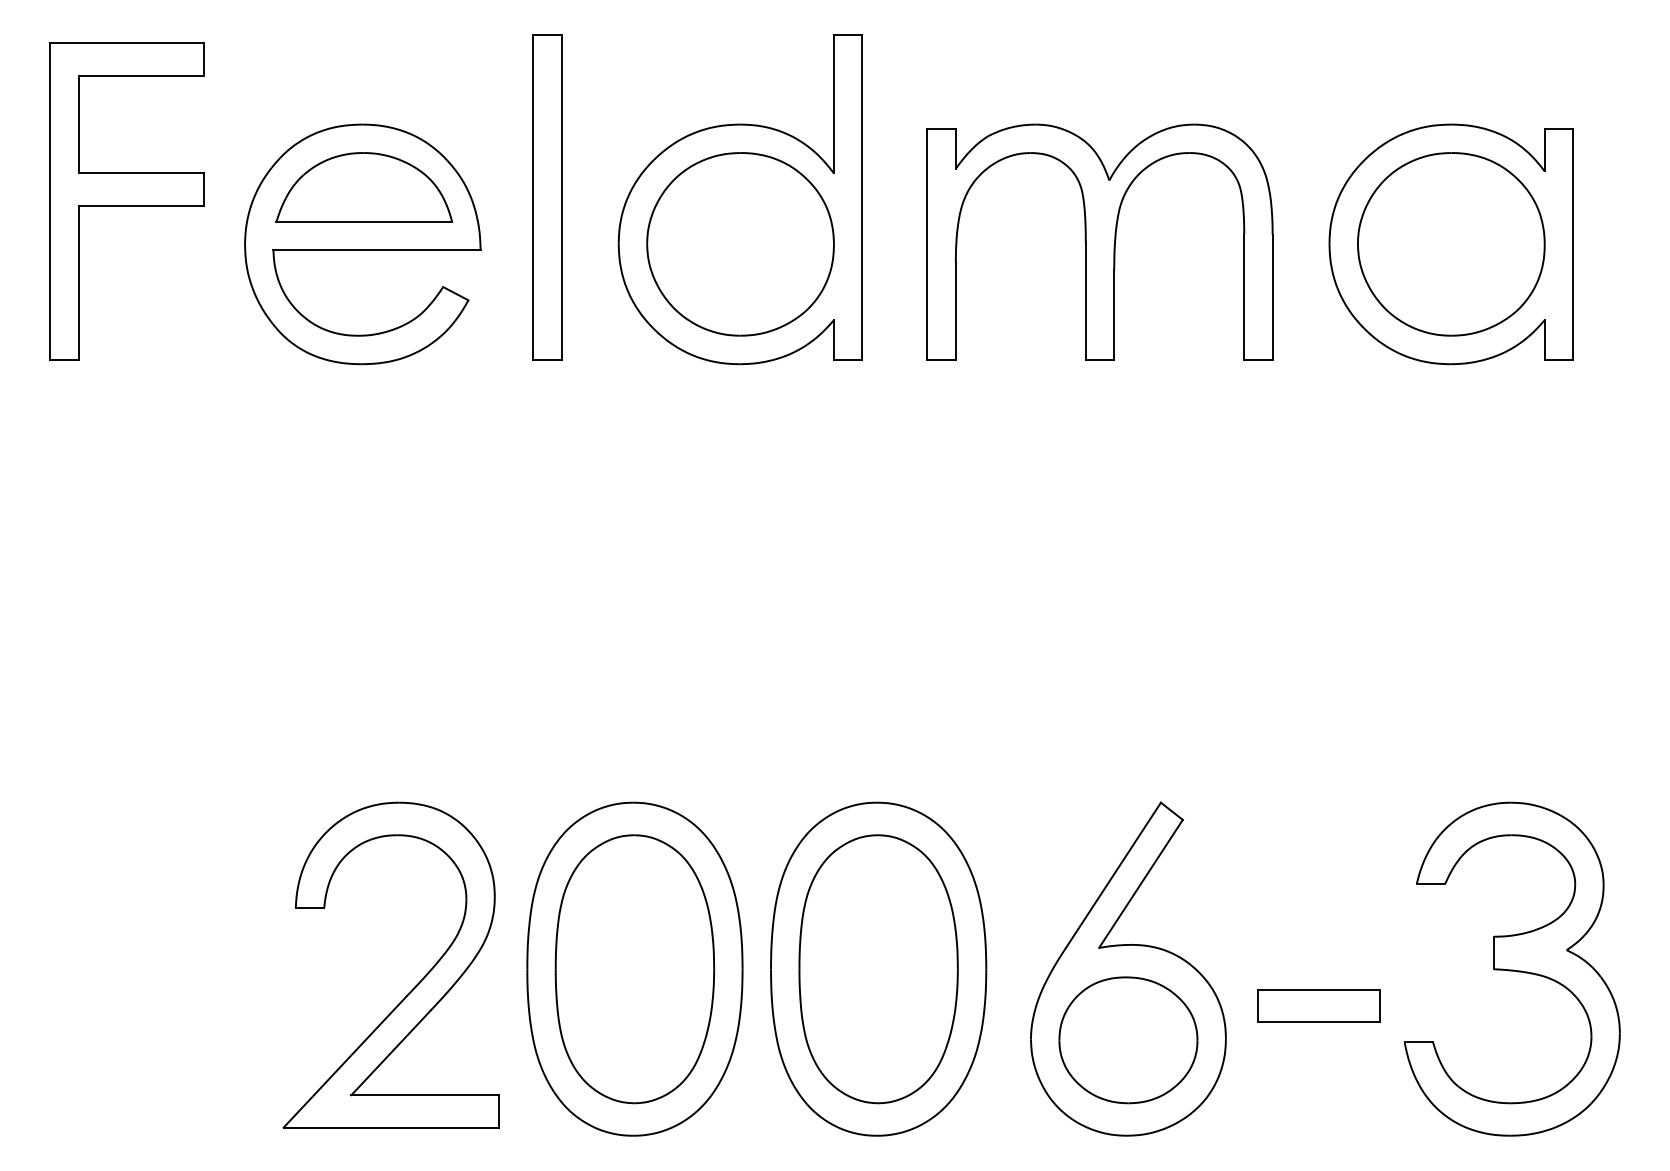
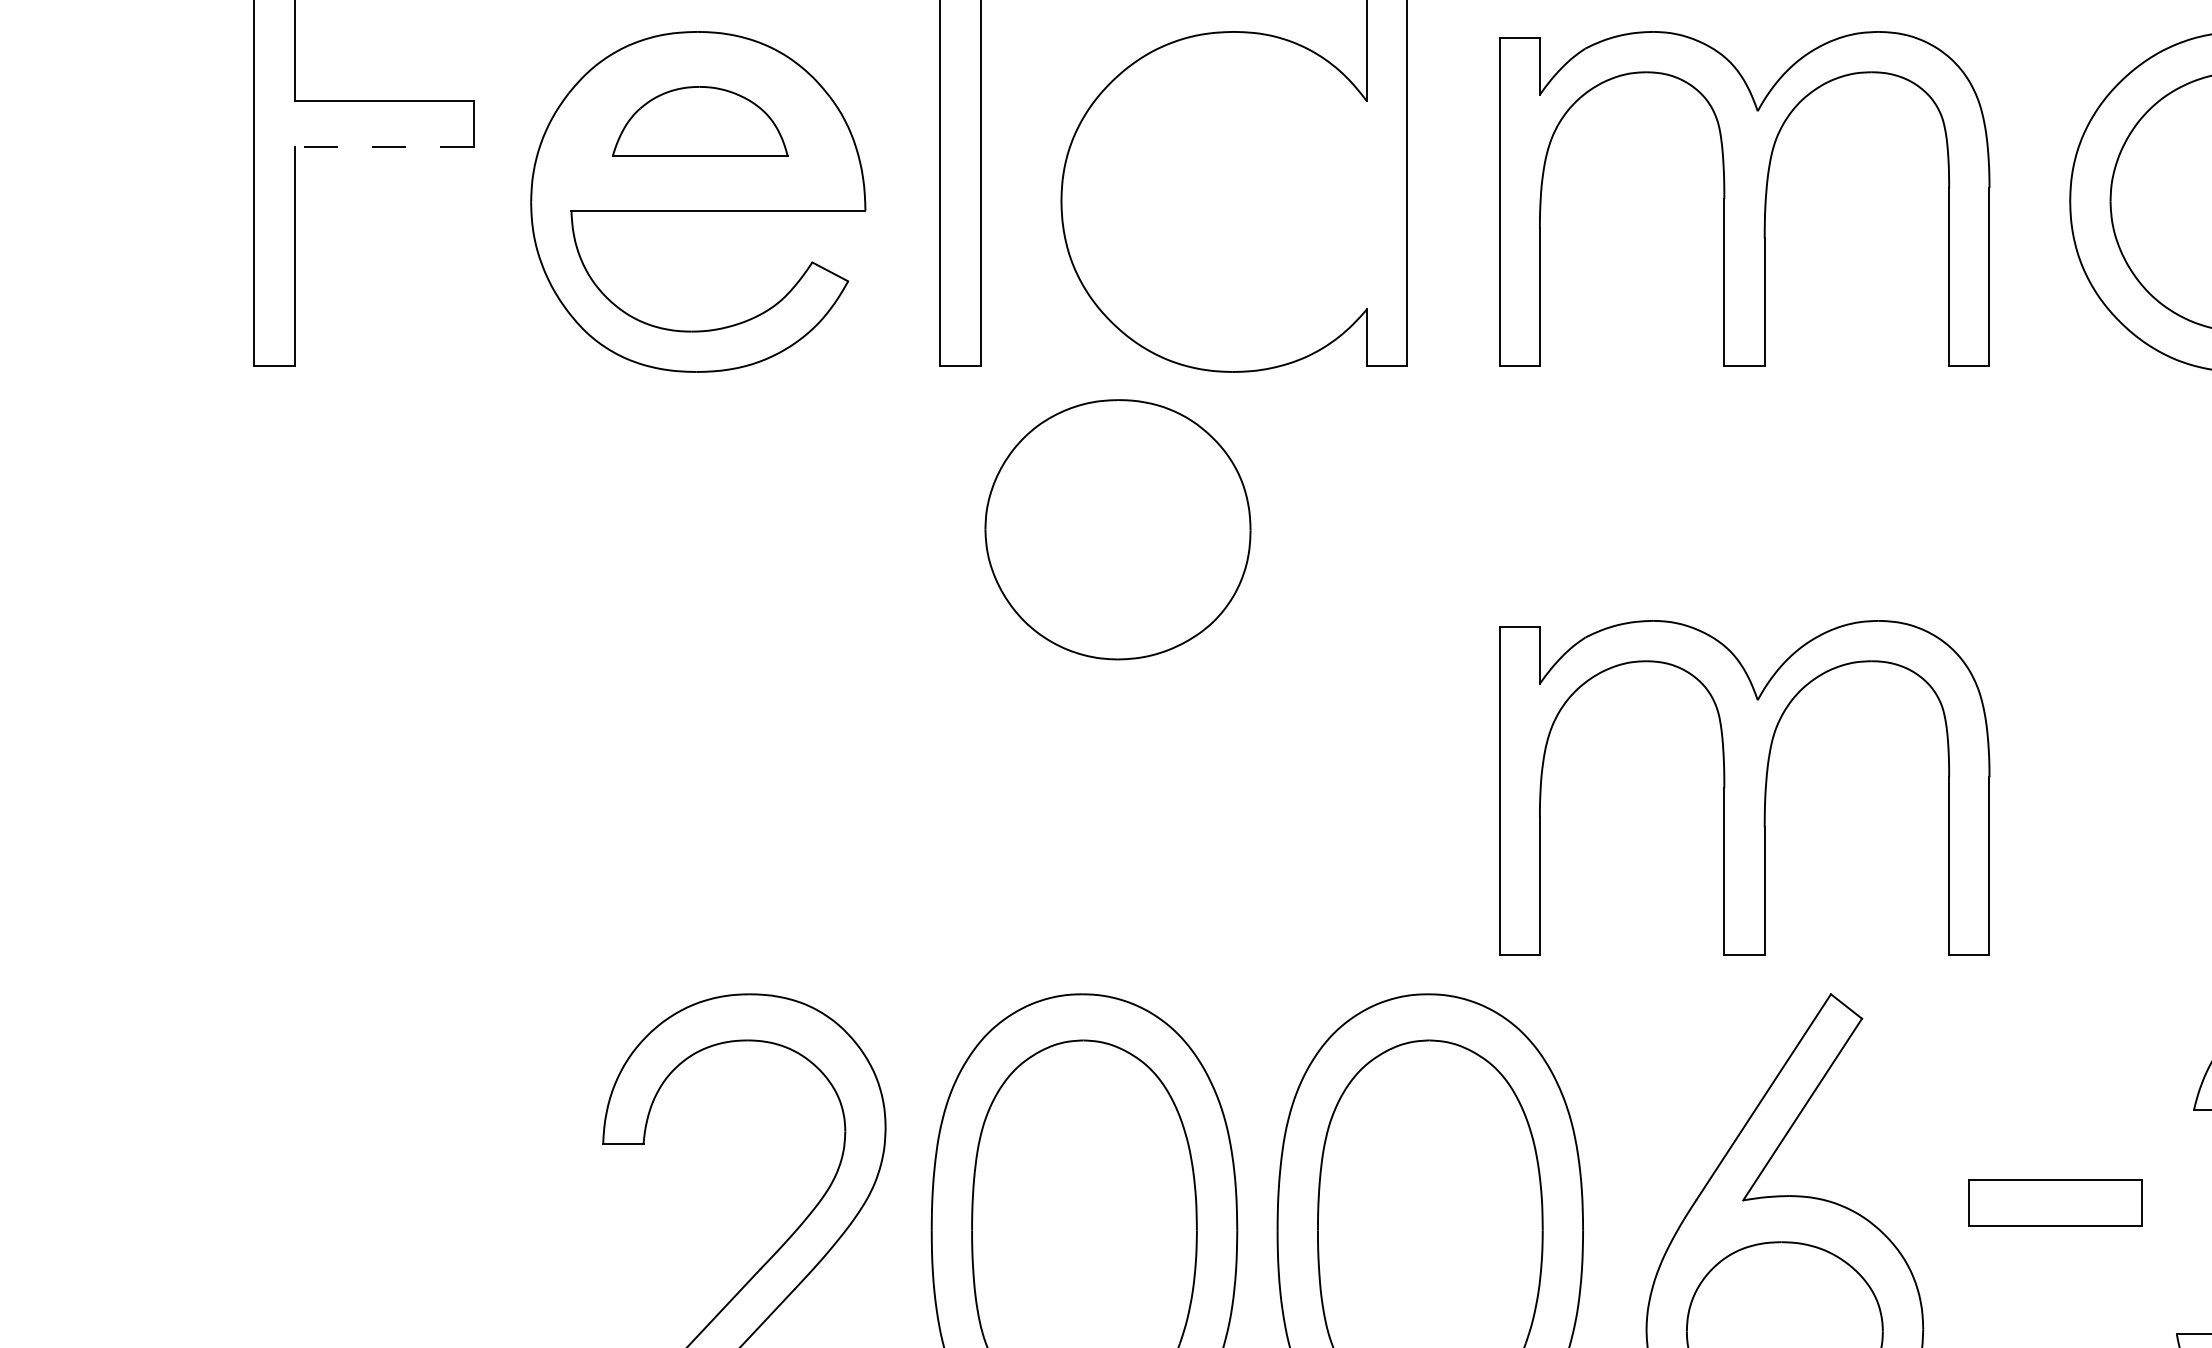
part: (363, 187) -> (699, 121), size x0.7
line: (141, 205) -> (384, 146), solid -> dashed
part: (740, 244) -> (1117, 529), moved
part: (1099, 656) -> (1743, 786), added
part: (1318, 1005) -> (2054, 1202), moved

